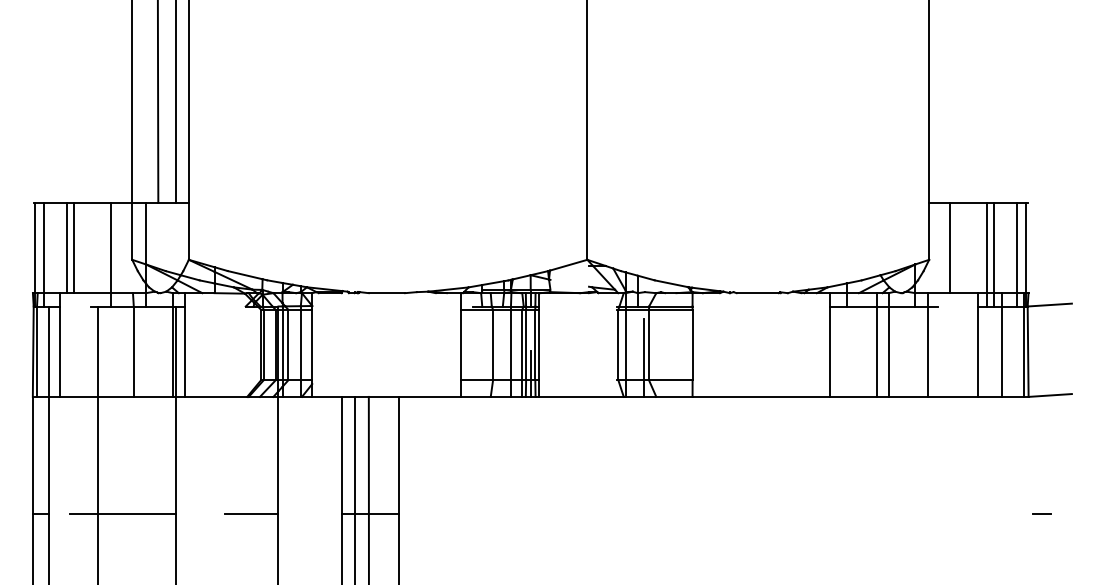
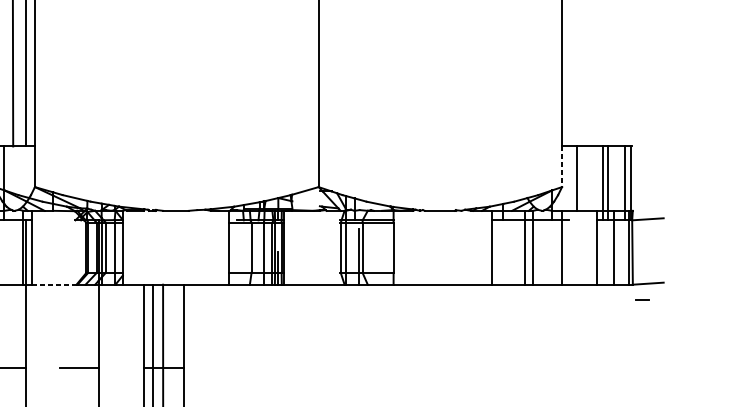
line: (929, 231) -> (562, 166), solid -> dashed
line: (215, 396) -> (53, 284), solid -> dashed
line: (1041, 513) -> (642, 299), moved

